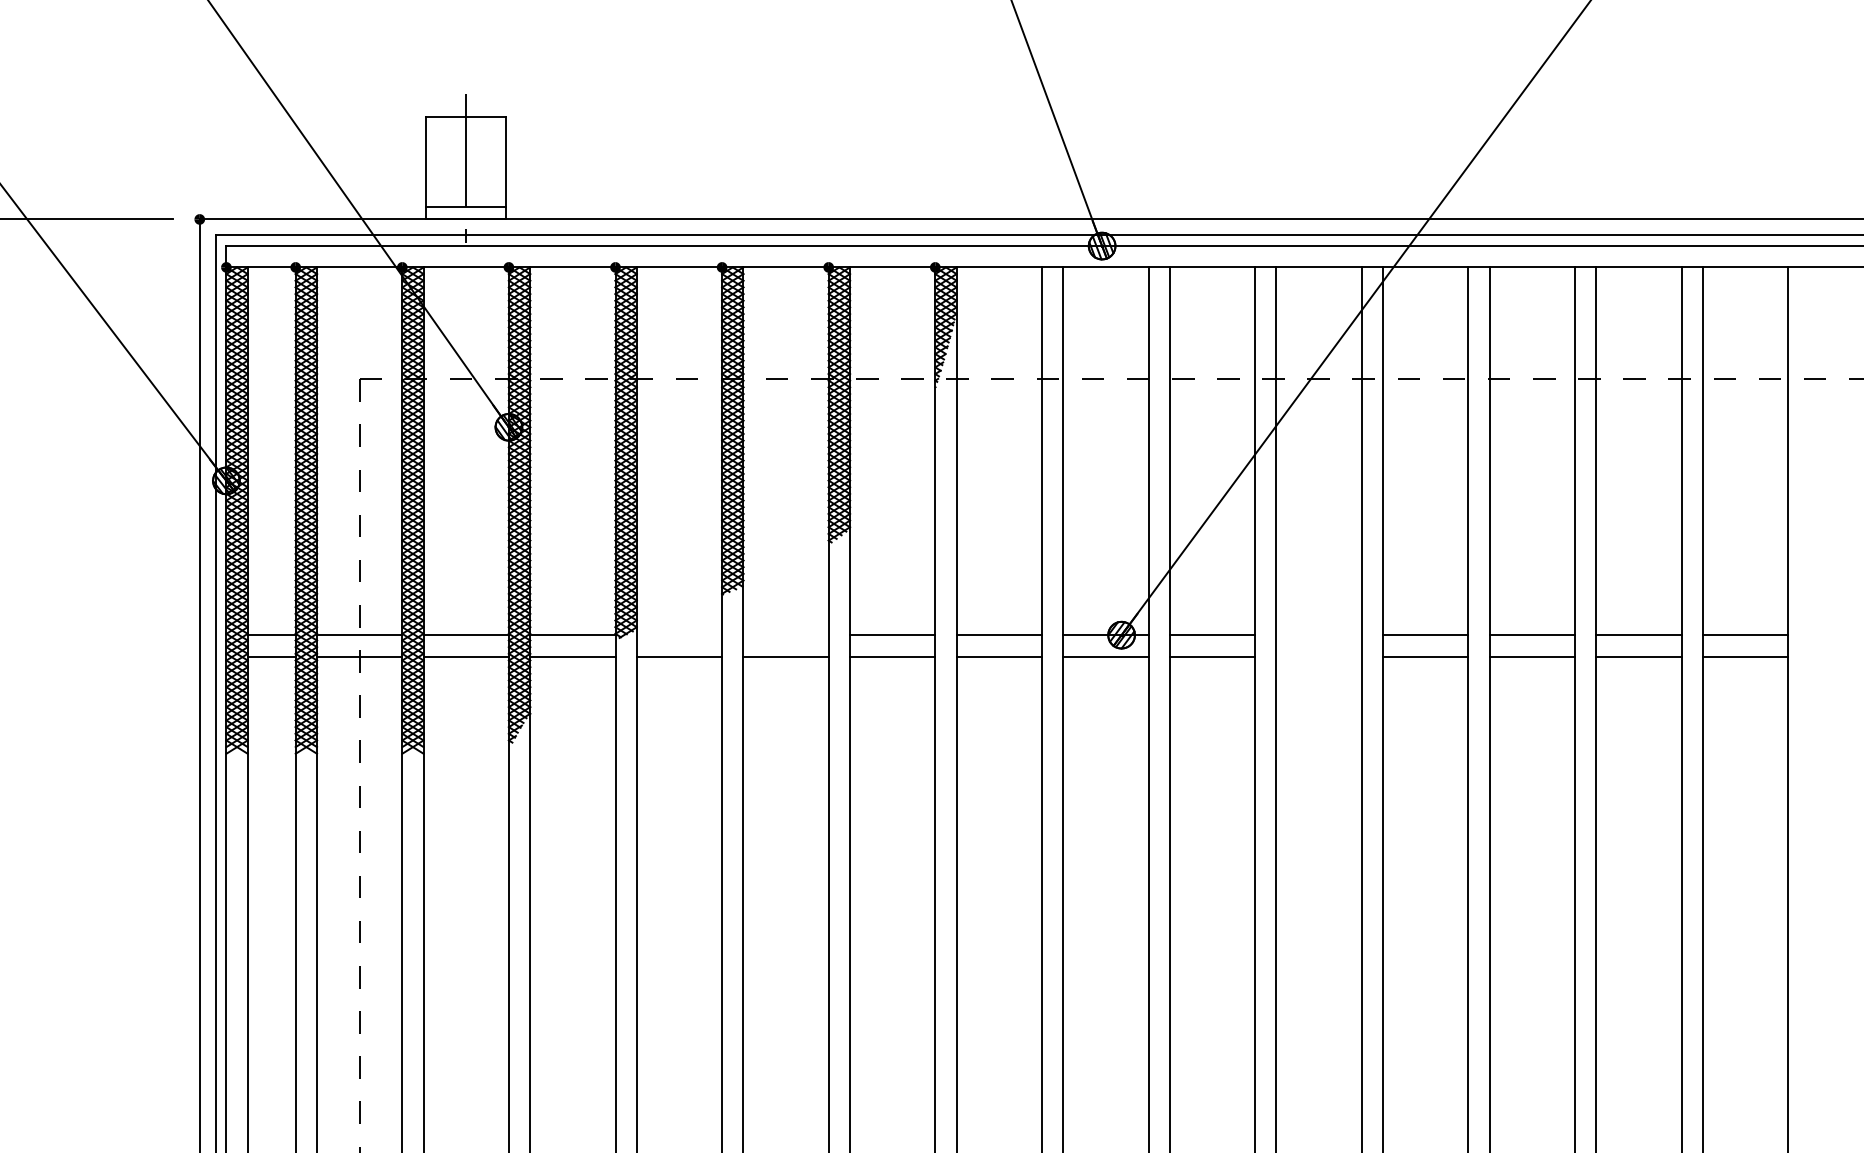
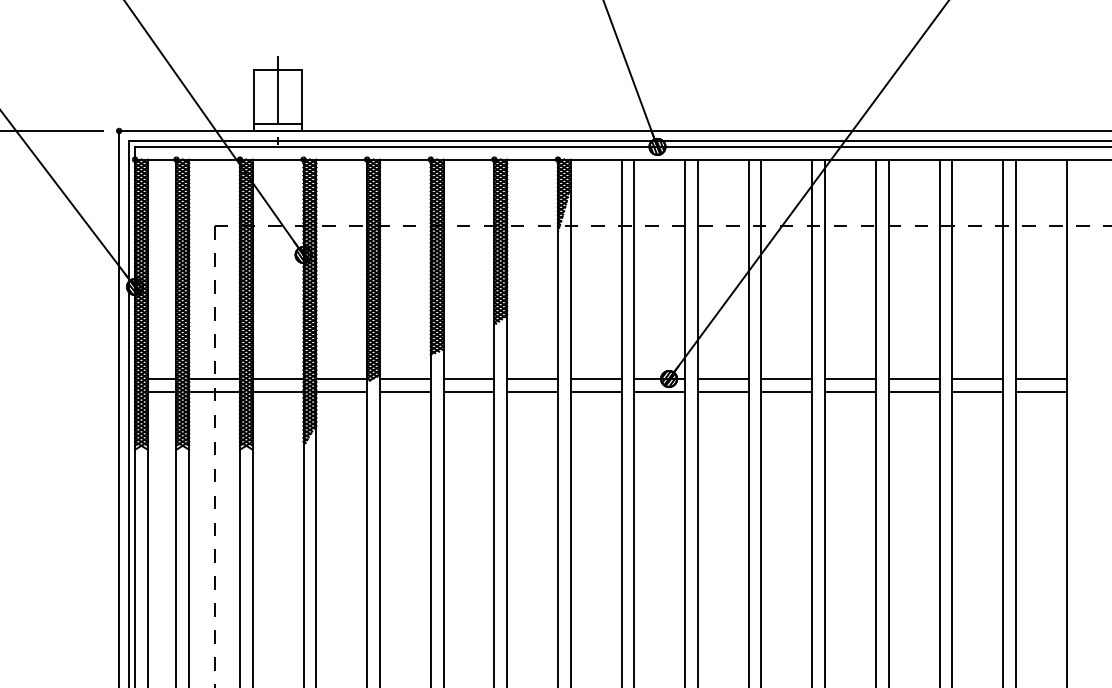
line: (678, 636) -> (404, 379), added
line: (785, 636) -> (468, 379), added
line: (1318, 636) -> (786, 379), added
line: (1318, 656) -> (786, 391), added

